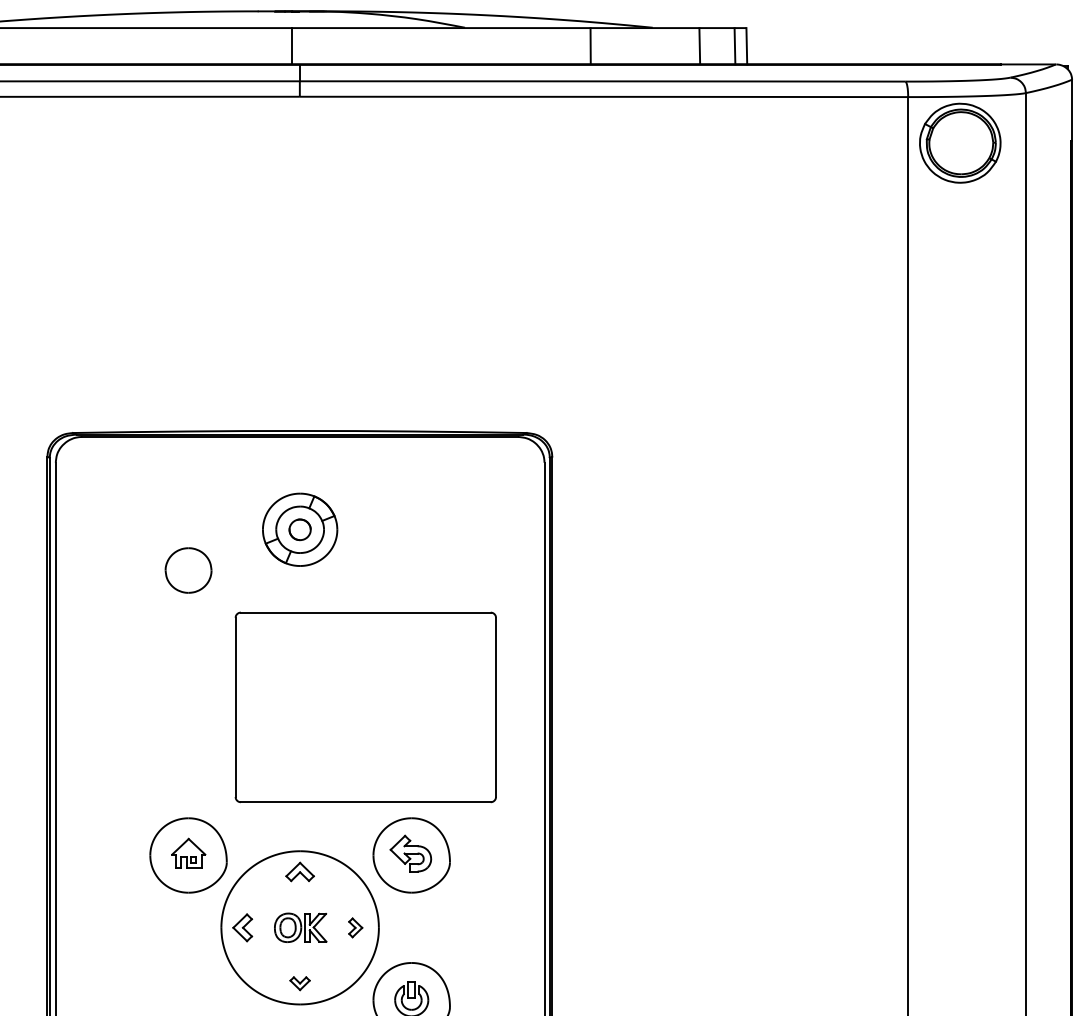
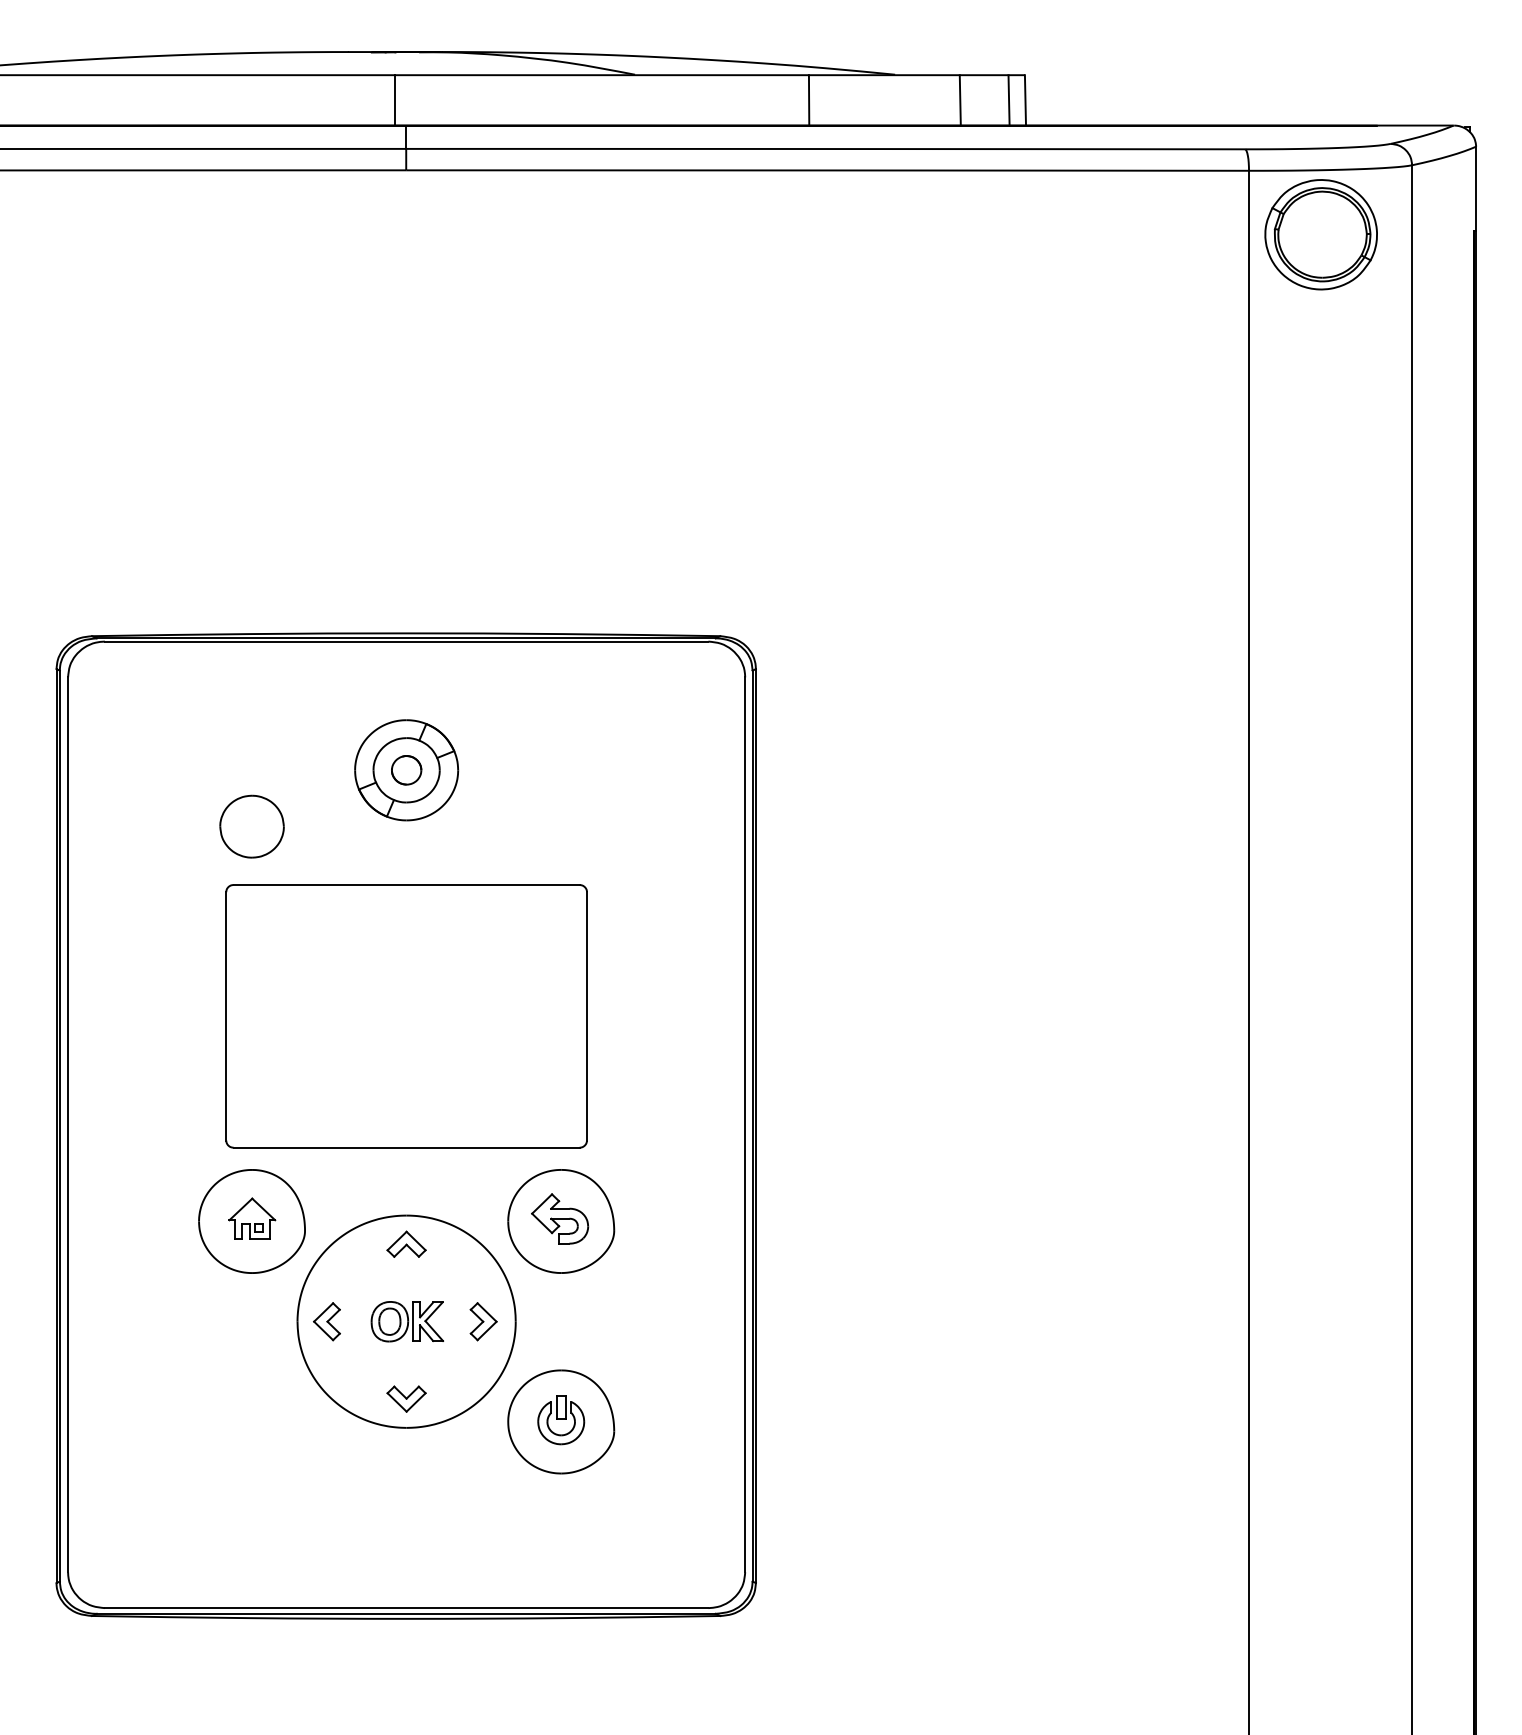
part: (365, 707) -> (406, 1016), moved
part: (355, 927) -> (483, 1321), size x1.43
part: (300, 983) -> (406, 1398), size x1.43

